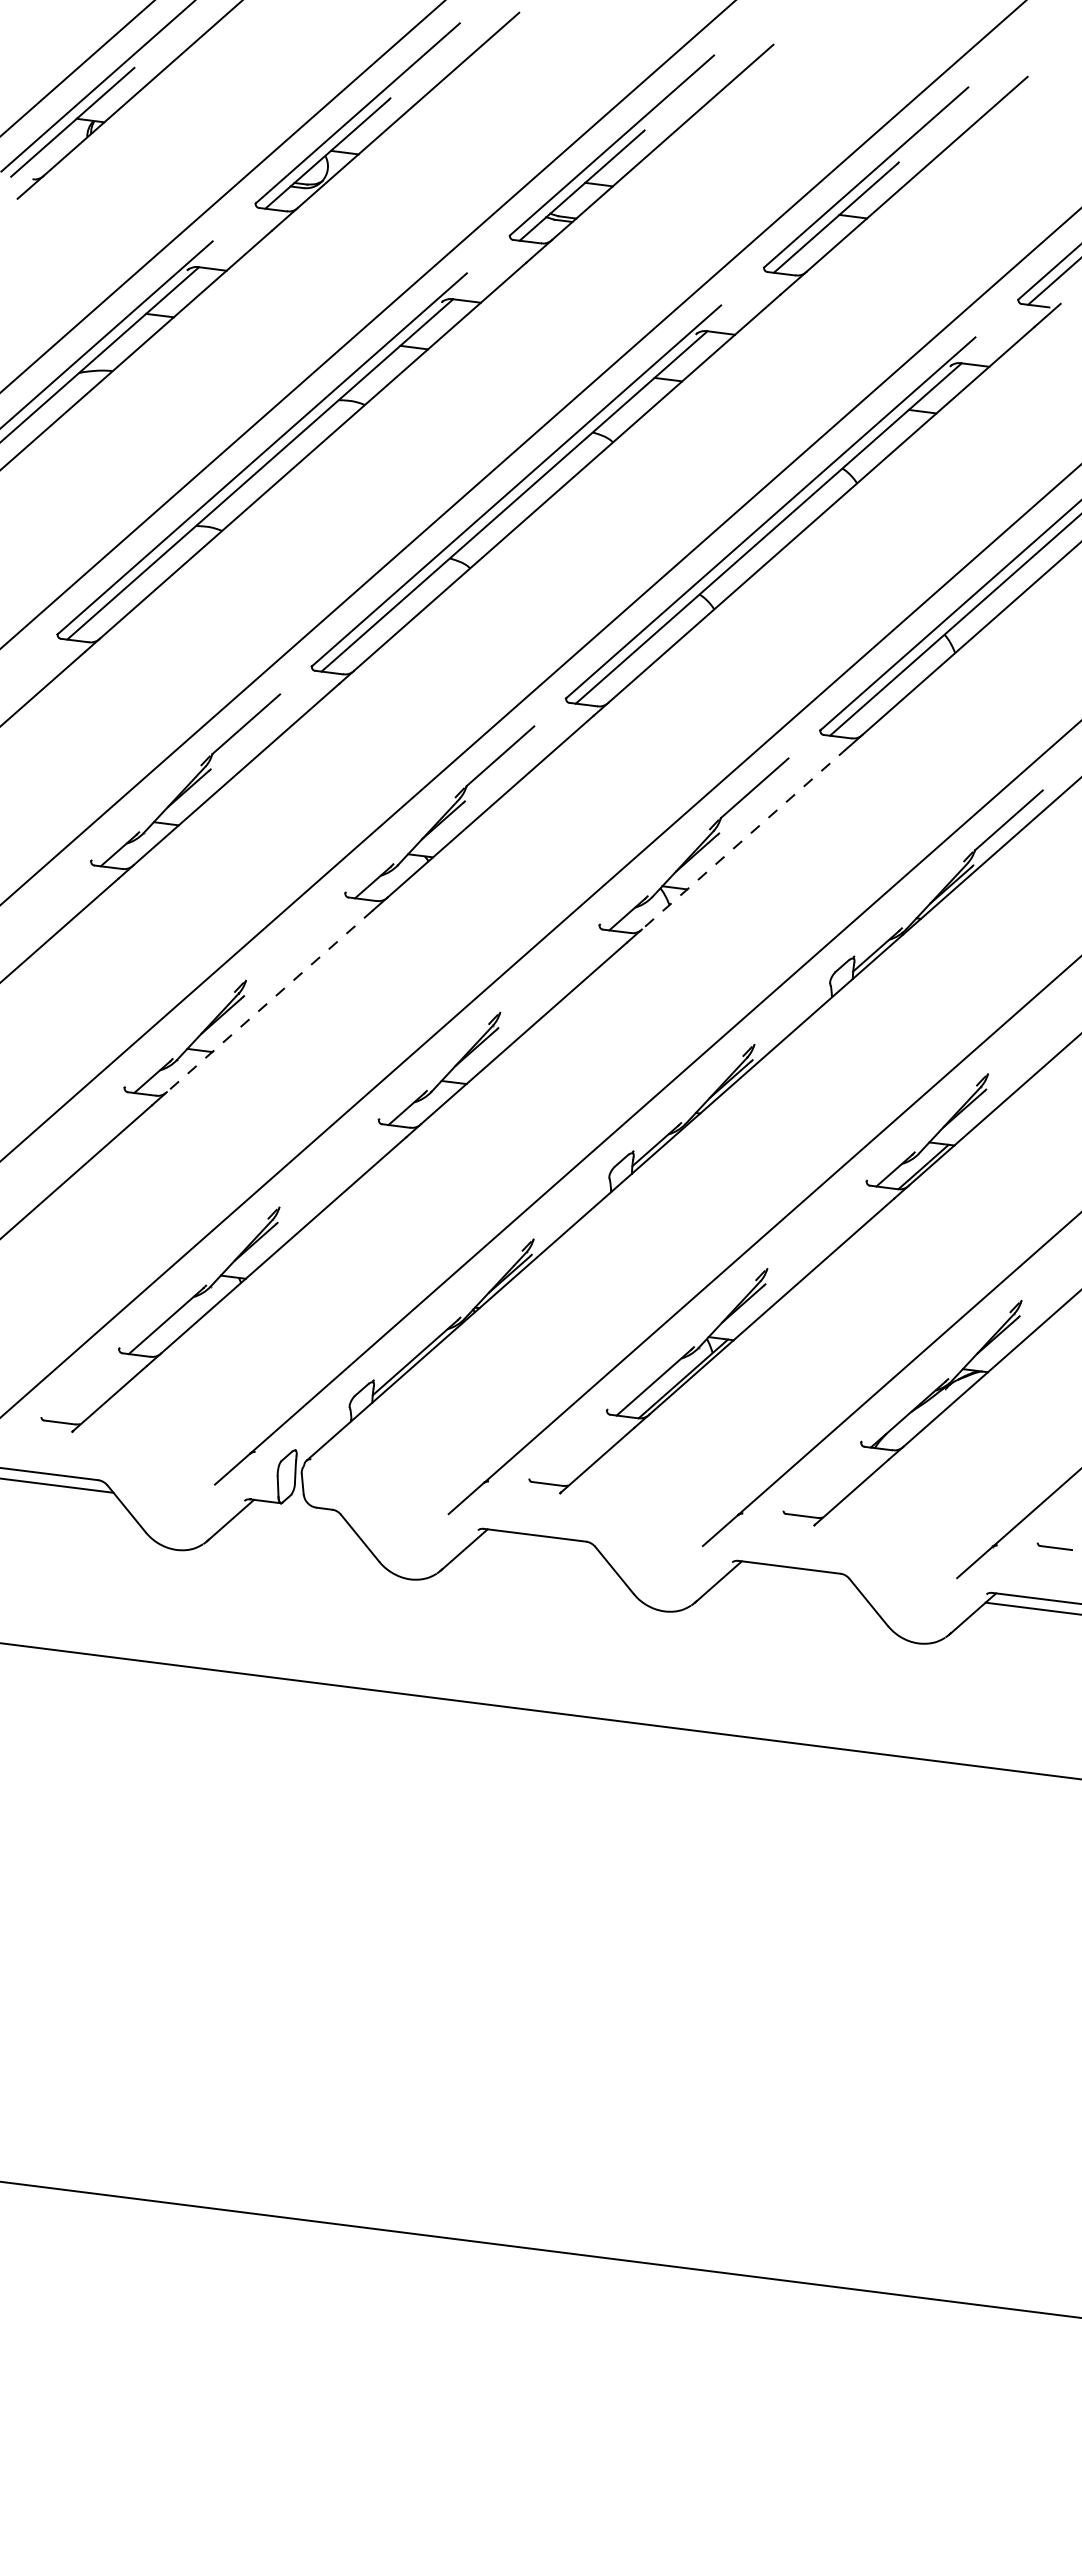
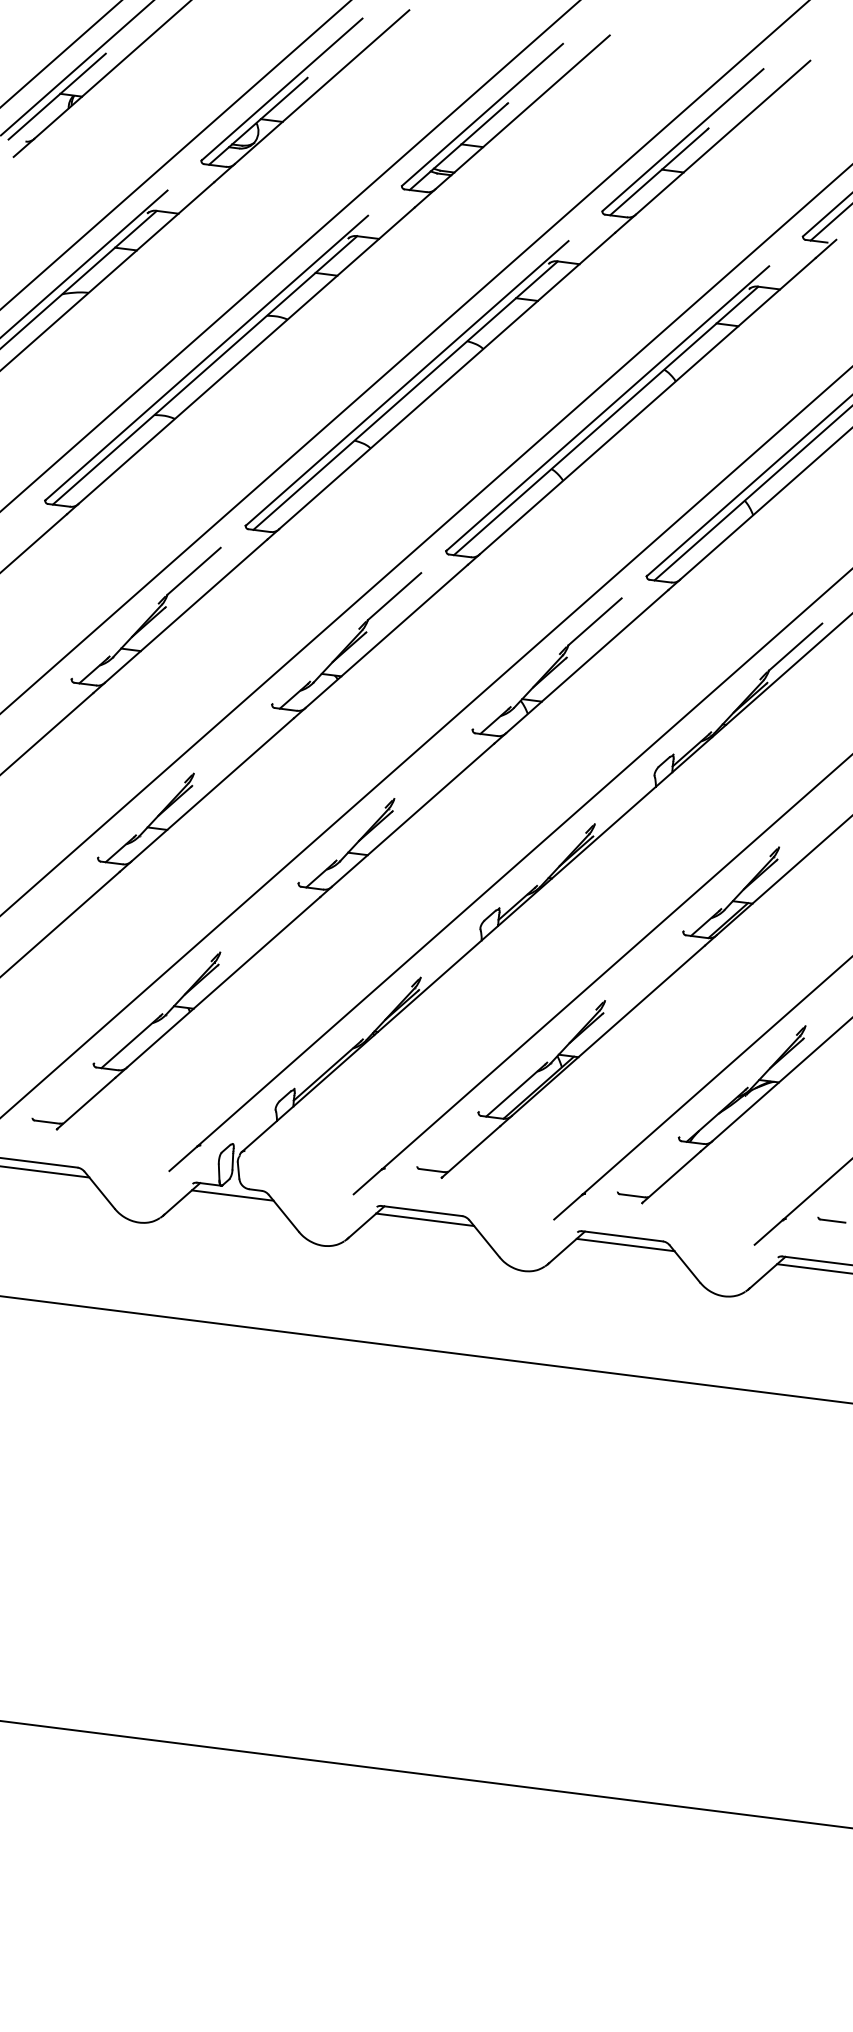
line: (744, 838) -> (587, 661), dashed -> solid
line: (269, 1001) -> (212, 790), dashed -> solid
line: (295, 1515) -> (232, 1195), added
line: (539, 1546) -> (425, 1219), added
line: (793, 1578) -> (625, 1245), added

